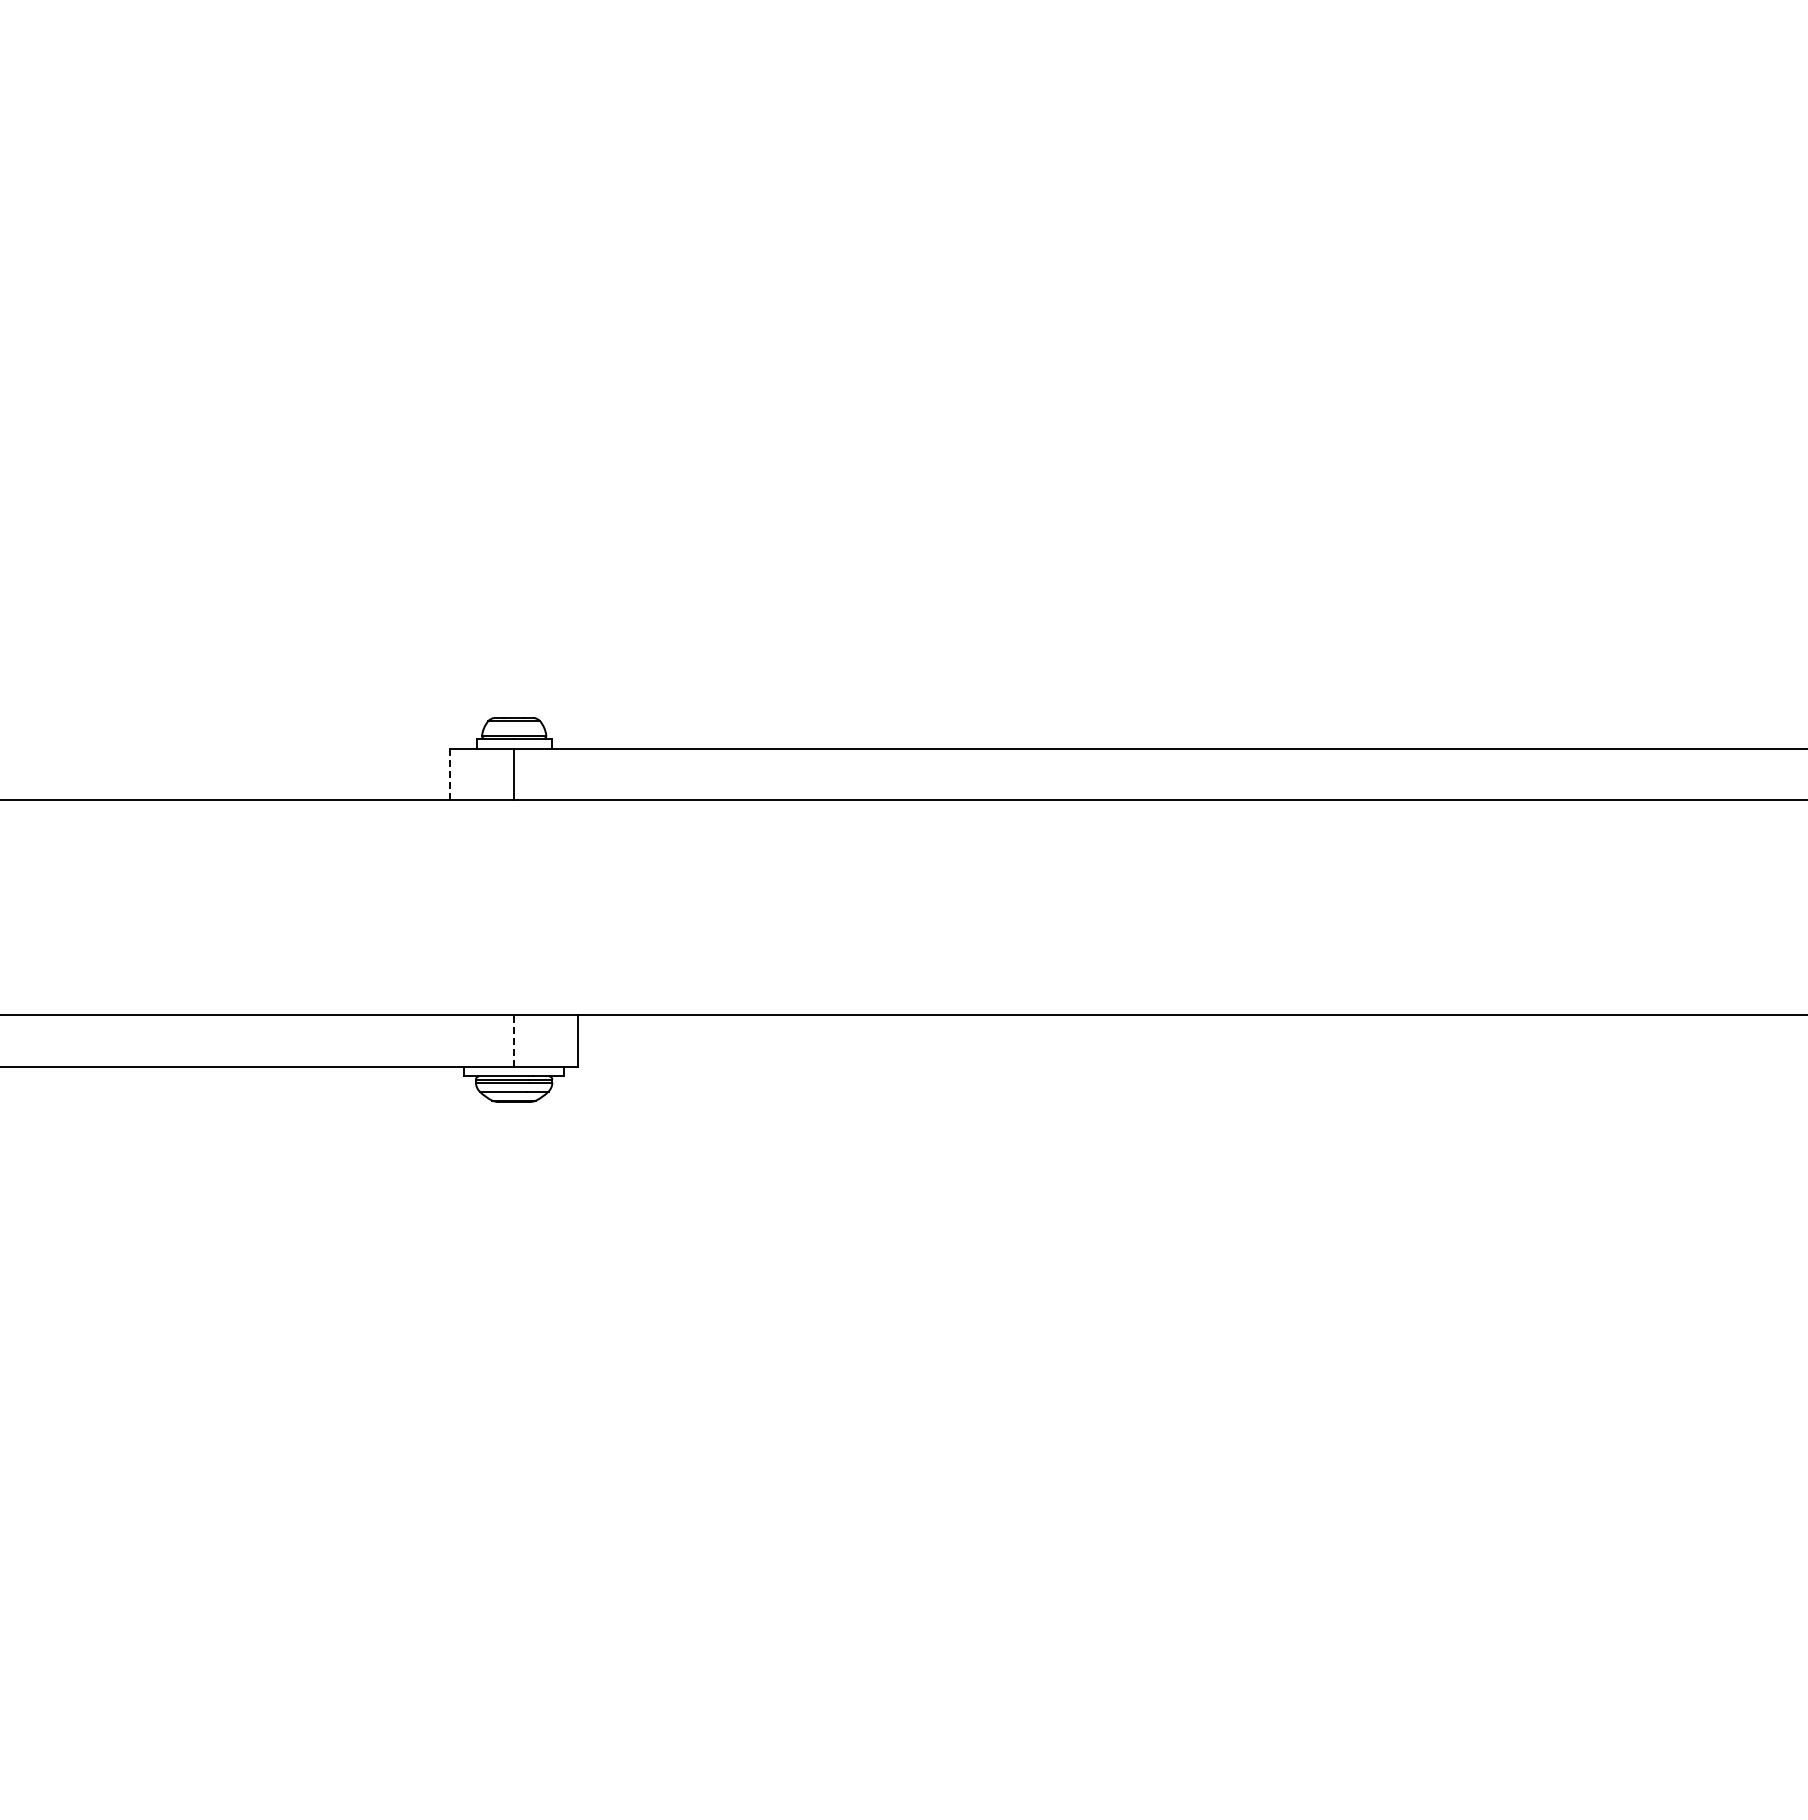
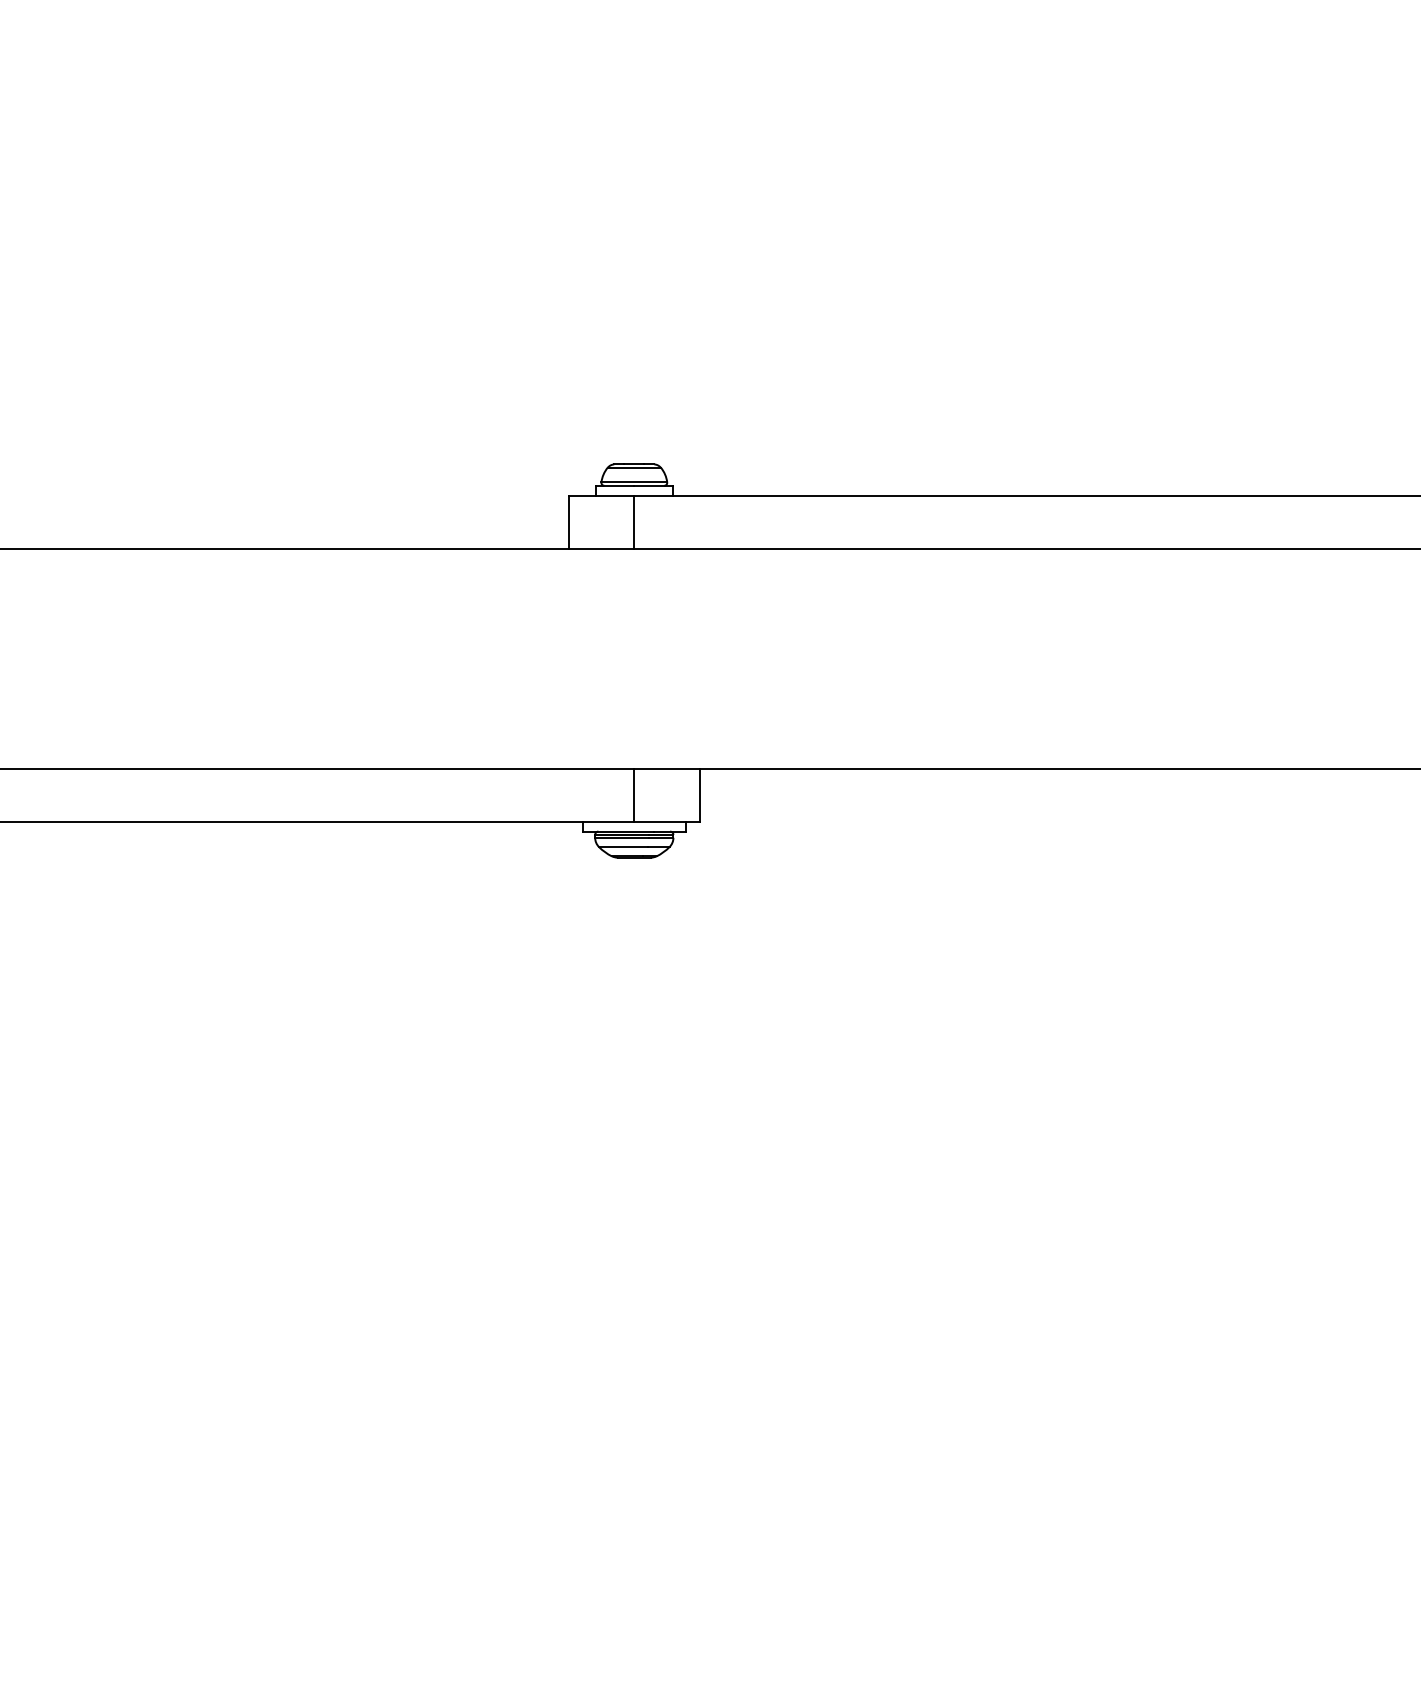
line: (450, 774) -> (569, 522), dashed -> solid
line: (514, 1040) -> (634, 794), dashed -> solid

